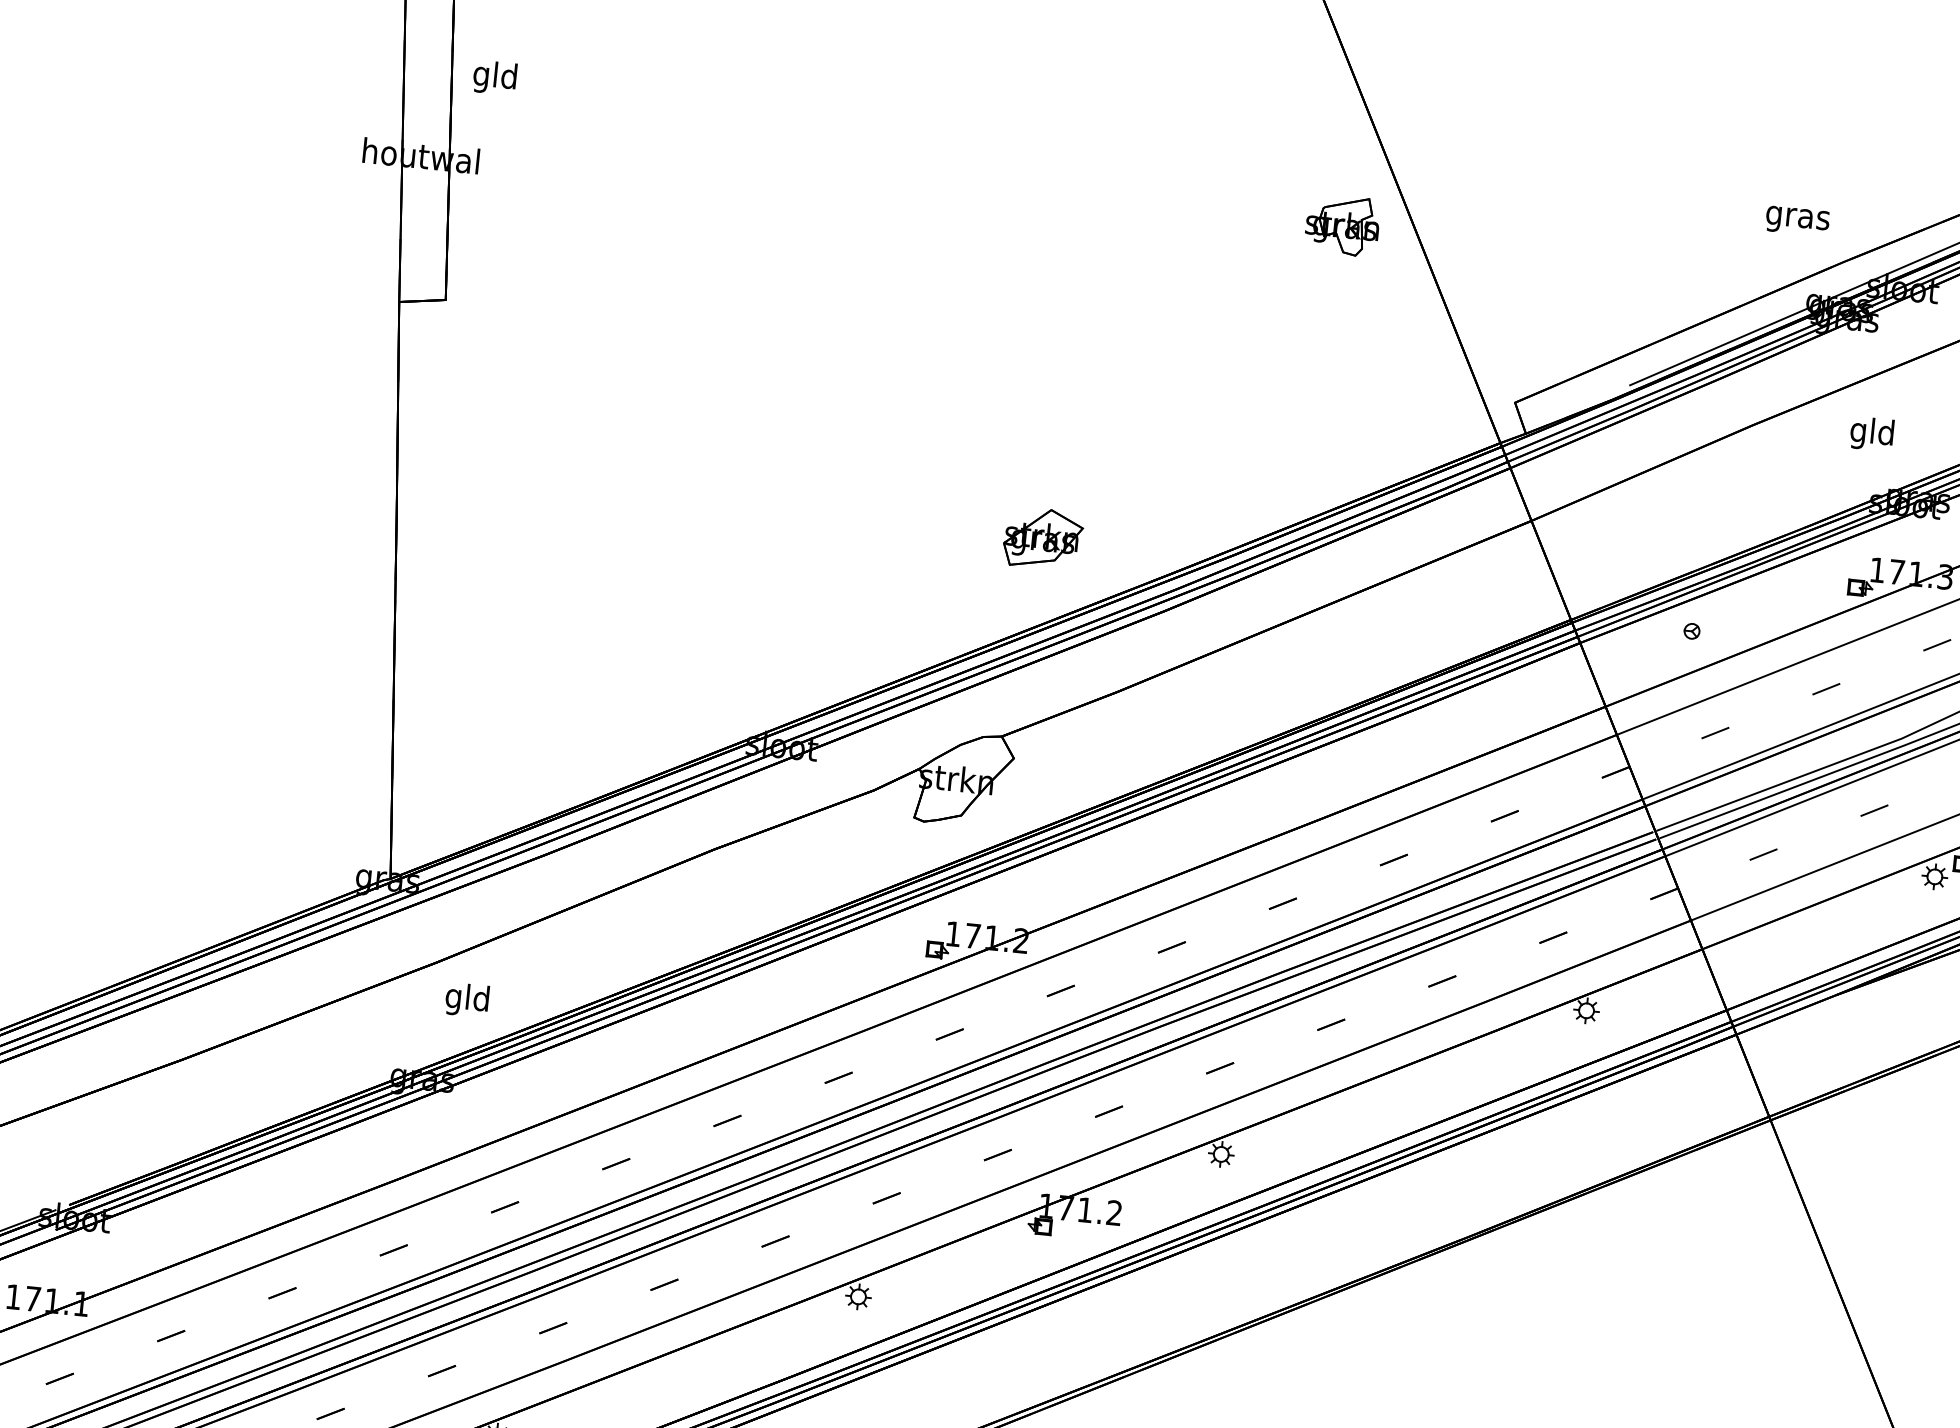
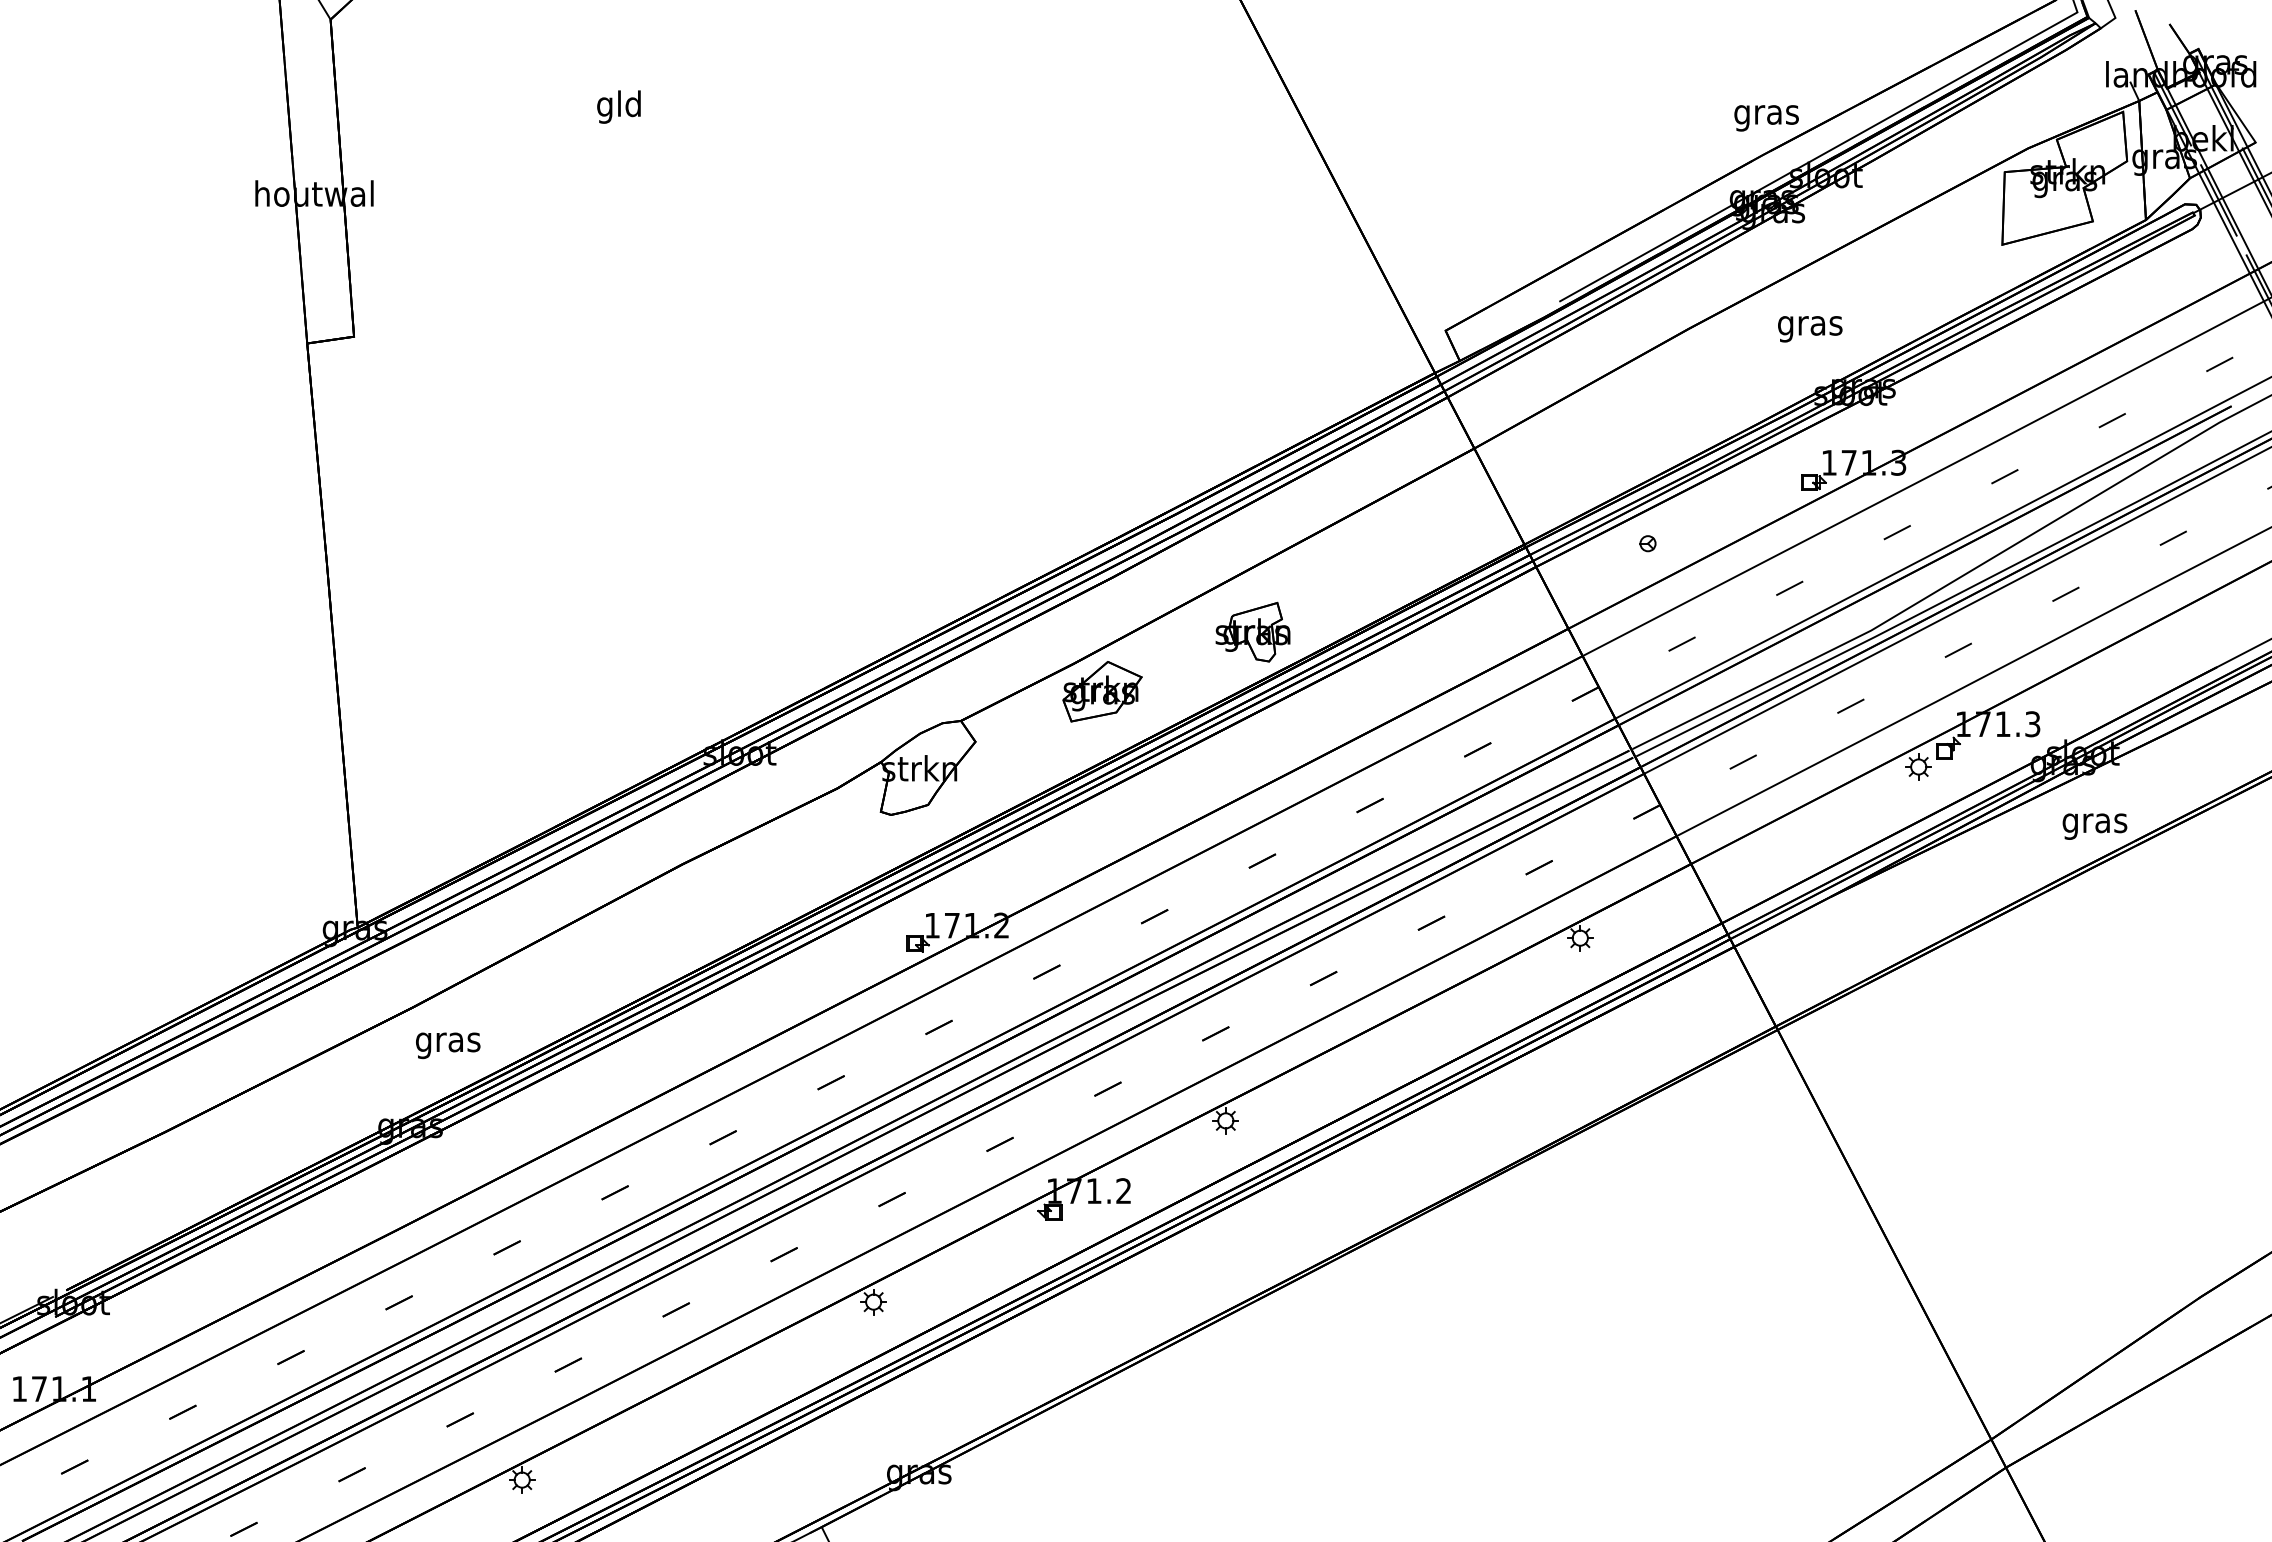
text: (494, 77) -> (618, 106), moved
text: (1797, 221) -> (1766, 118), moved
part: (1342, 224) -> (1252, 631), moved
text: (1872, 433) -> (1810, 325), gld -> gras
part: (1043, 538) -> (1102, 691), moved
text: (468, 1000) -> (448, 1042), gld -> gras

